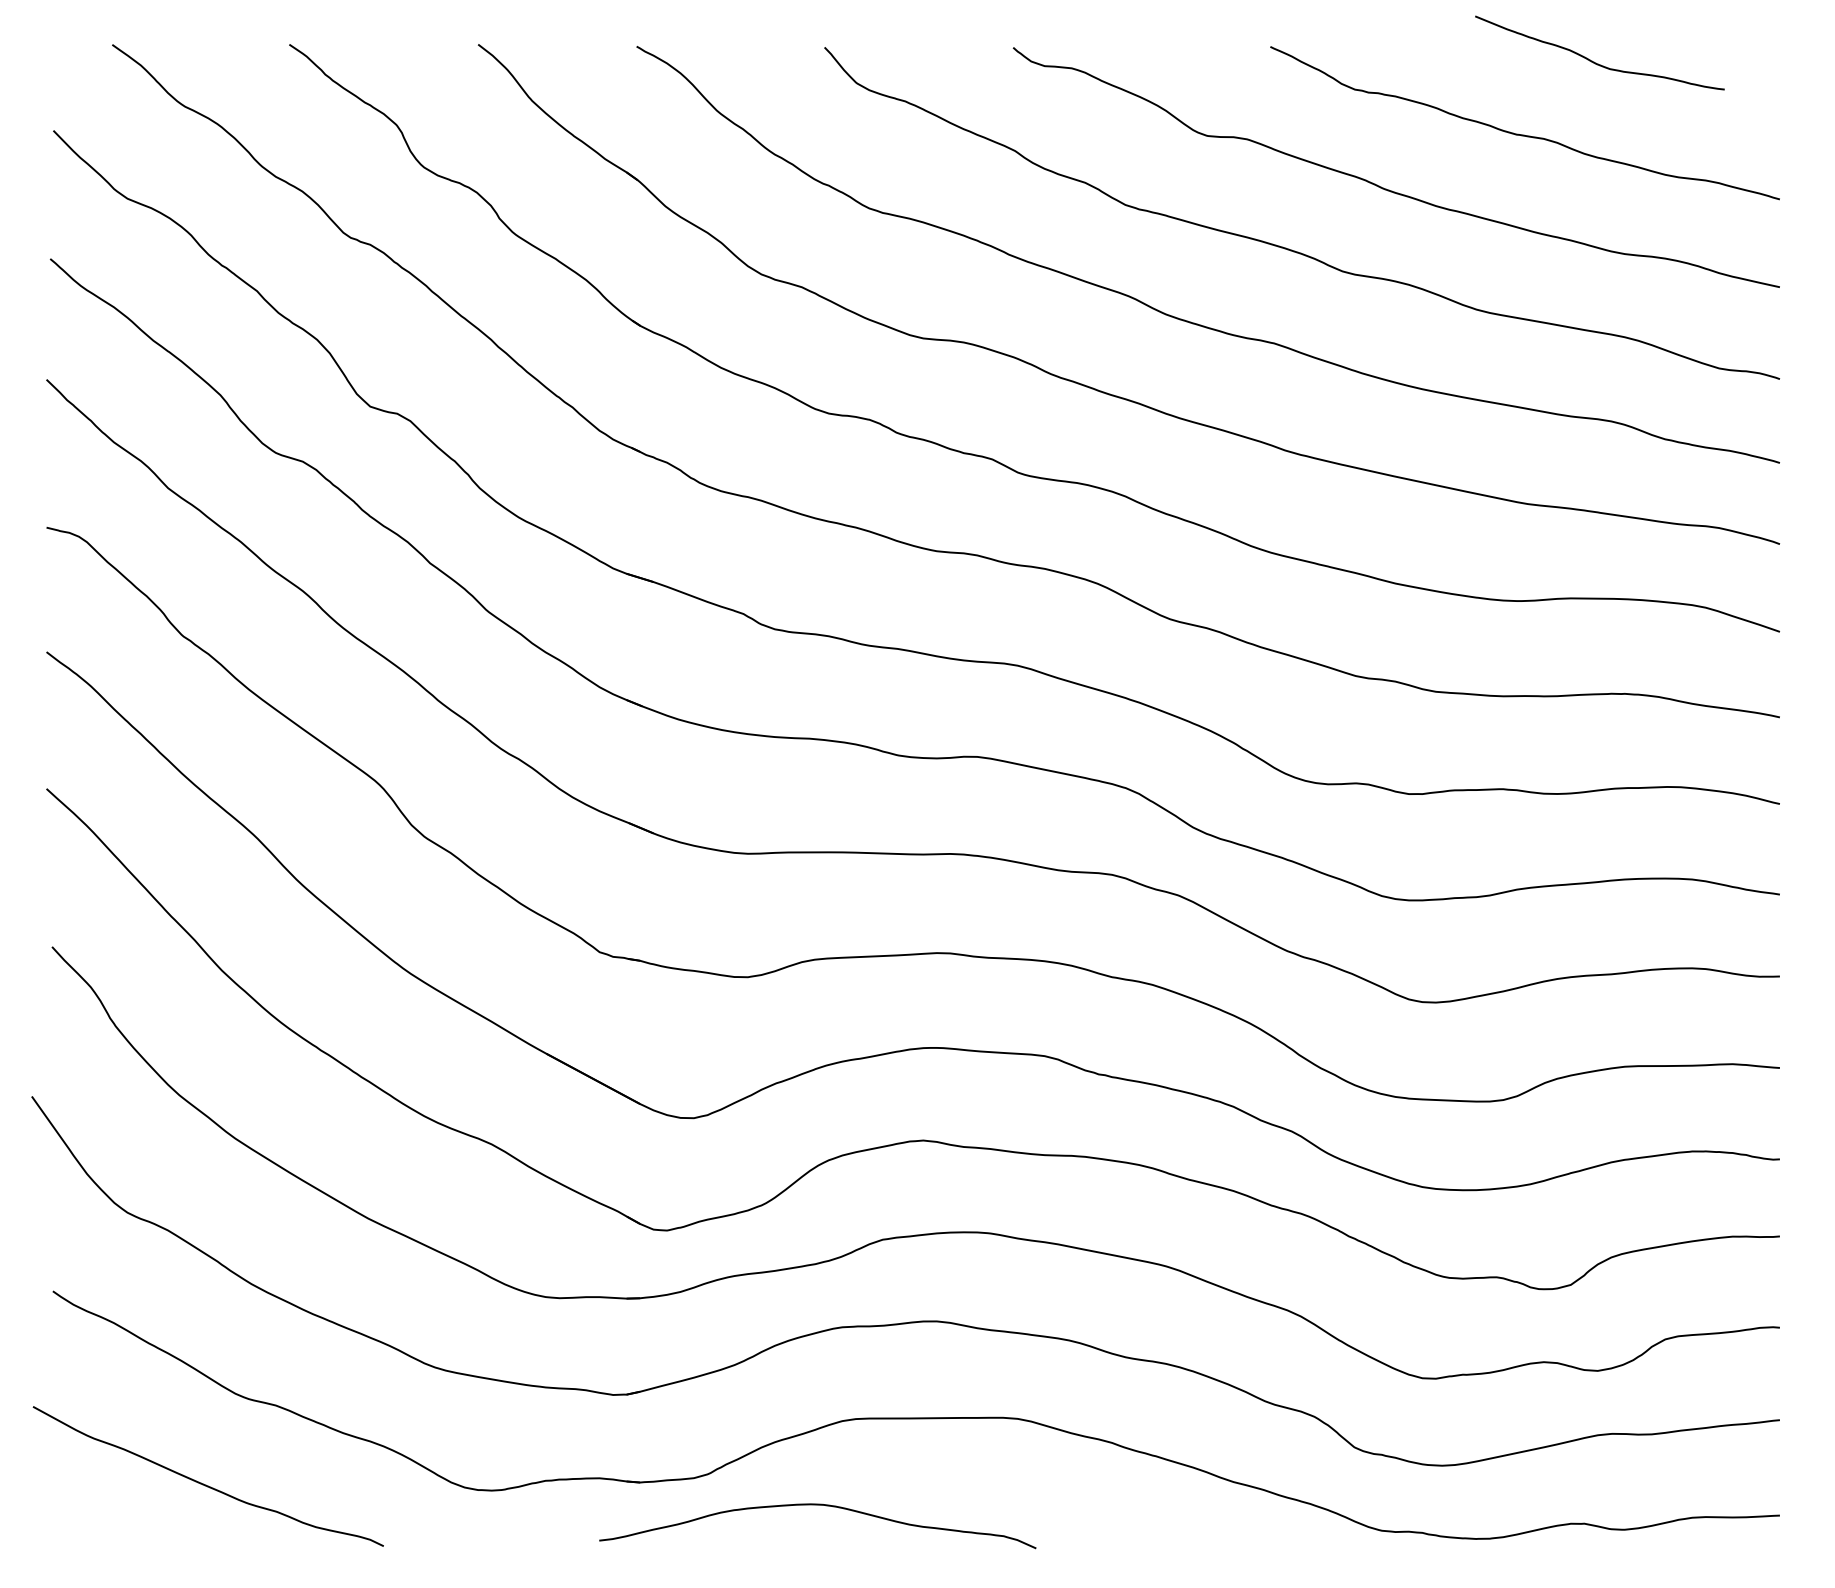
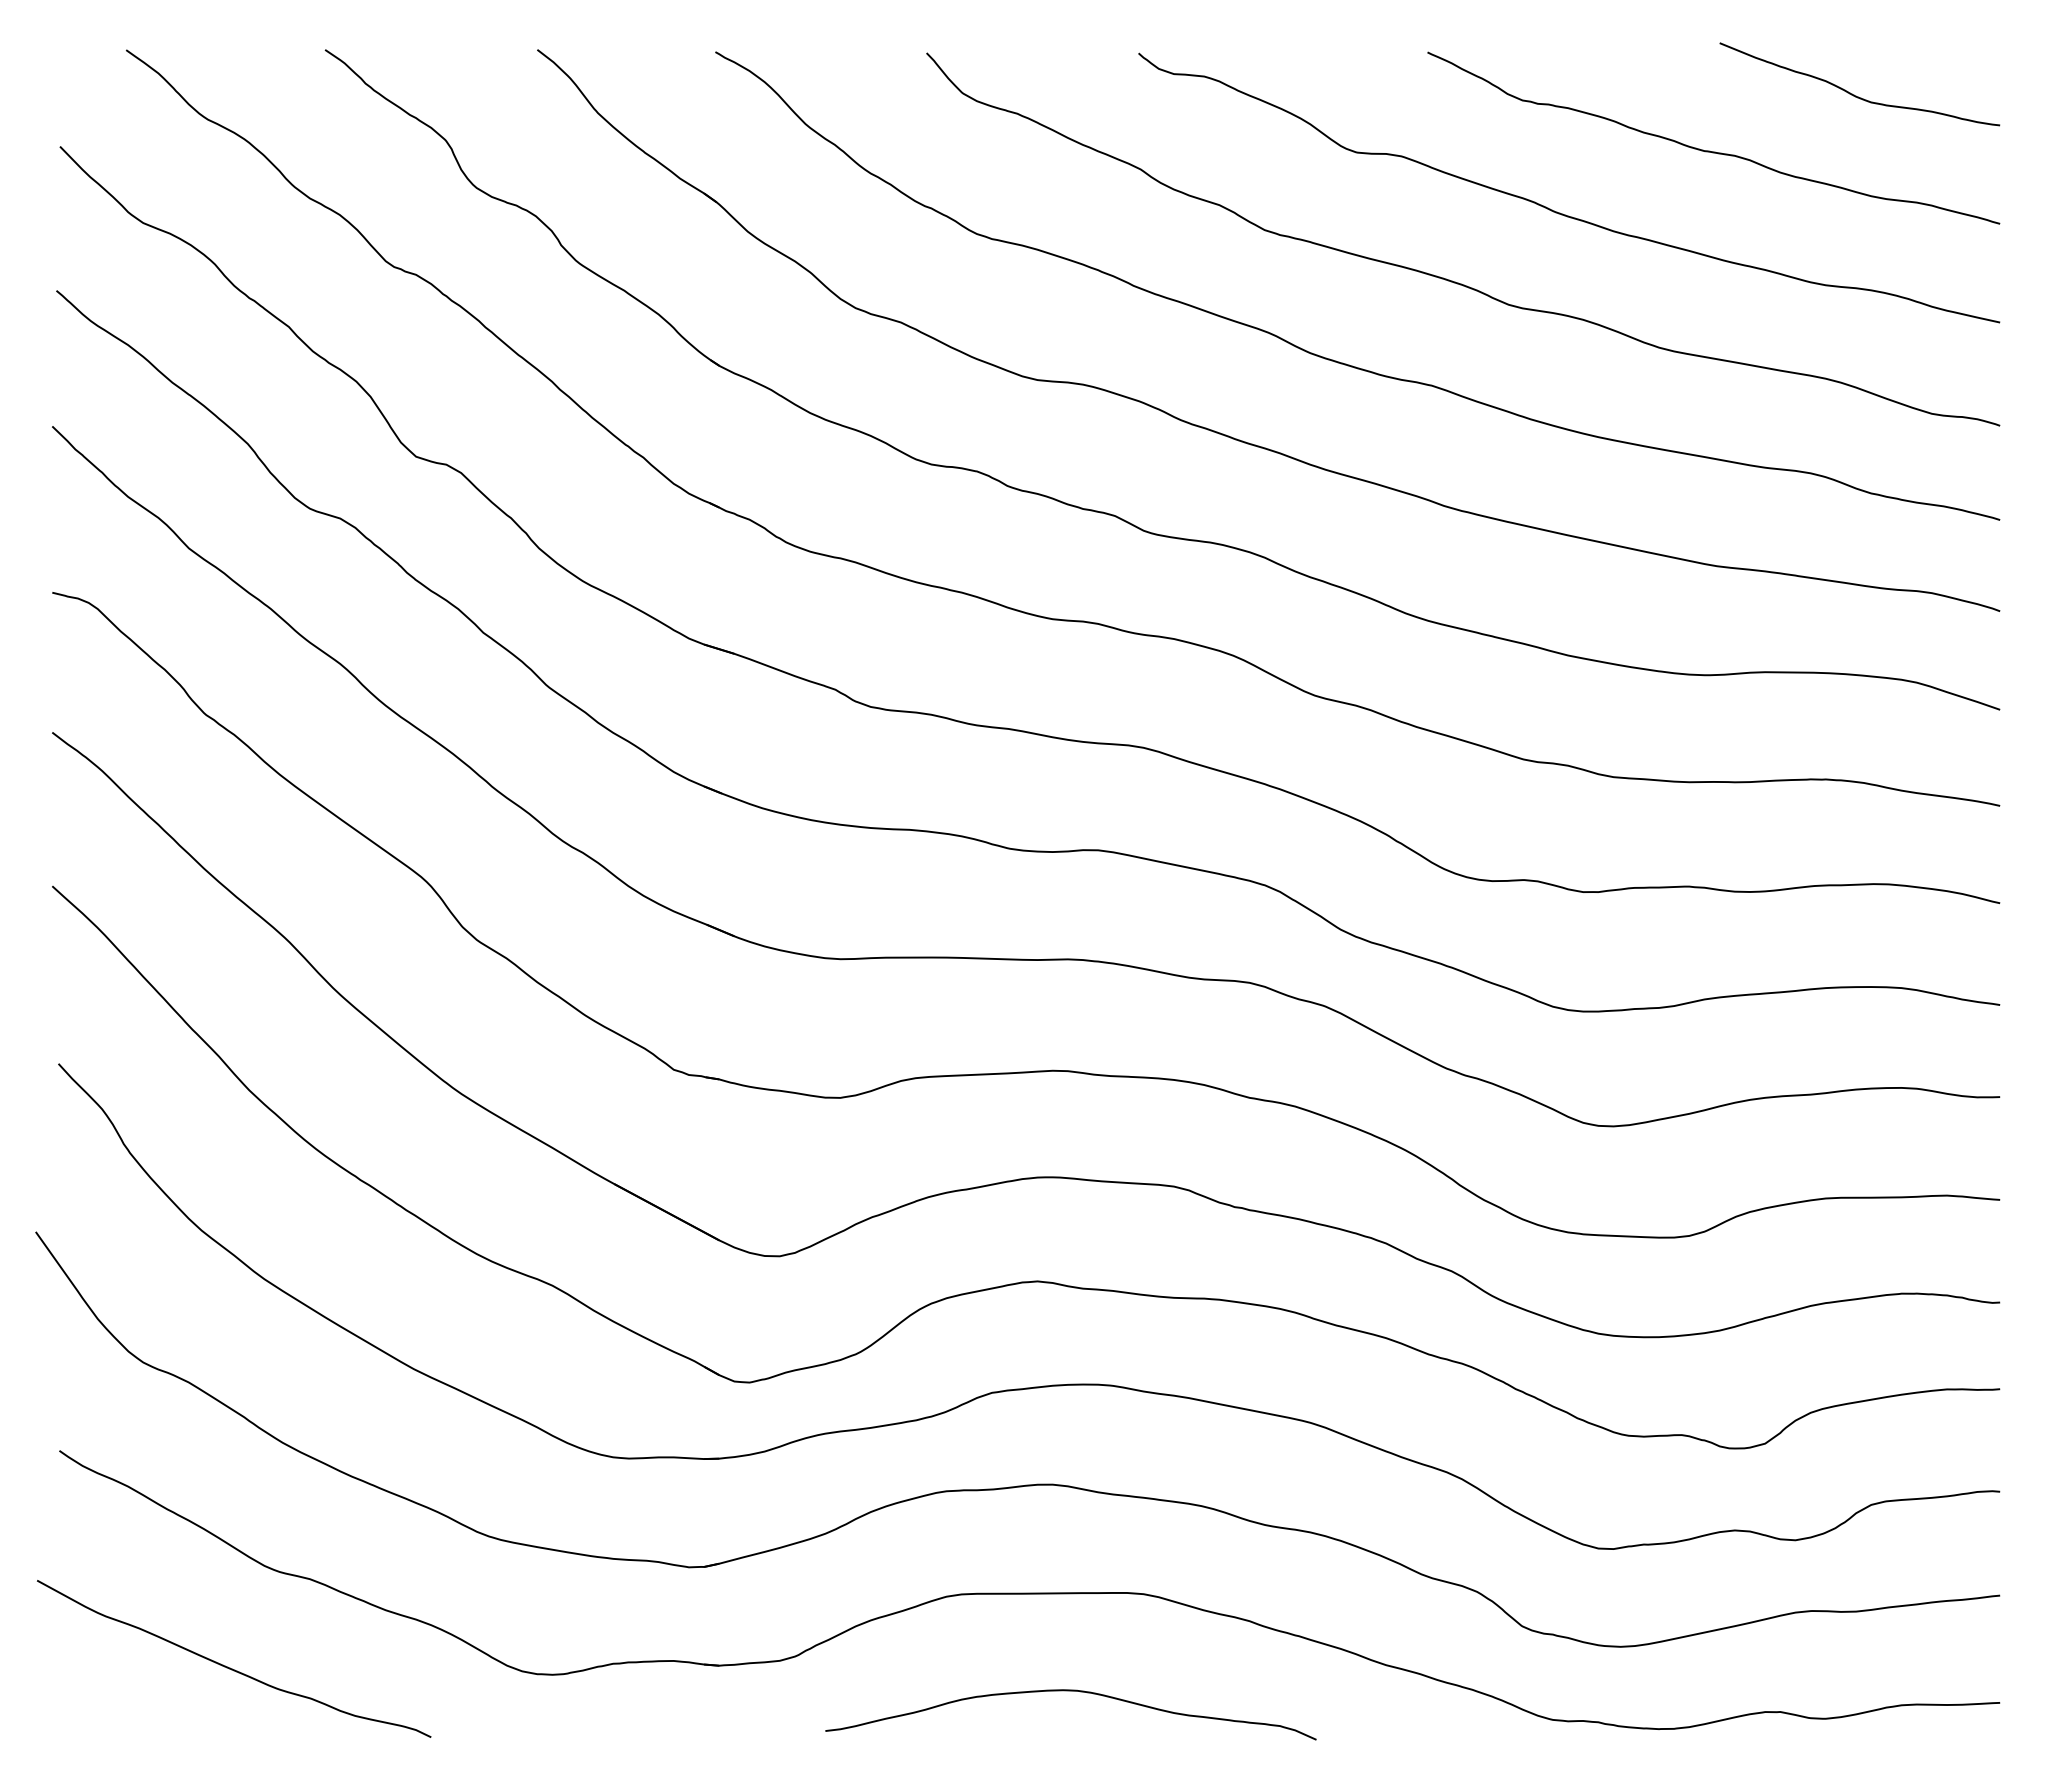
curve: (1595, 62) -> (1854, 94), moved
curve: (817, 1505) -> (1070, 1691), moved

